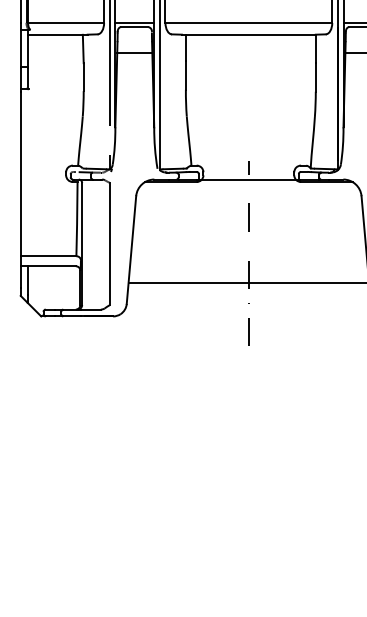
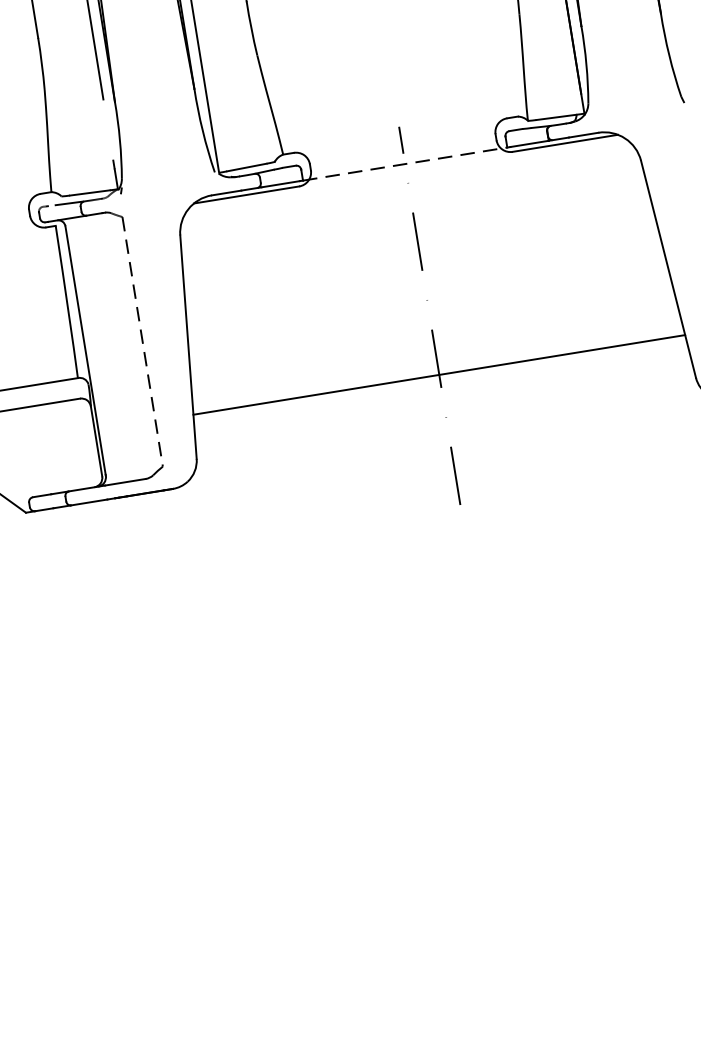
line: (248, 179) -> (404, 164), solid -> dashed
line: (110, 244) -> (143, 342), solid -> dashed

